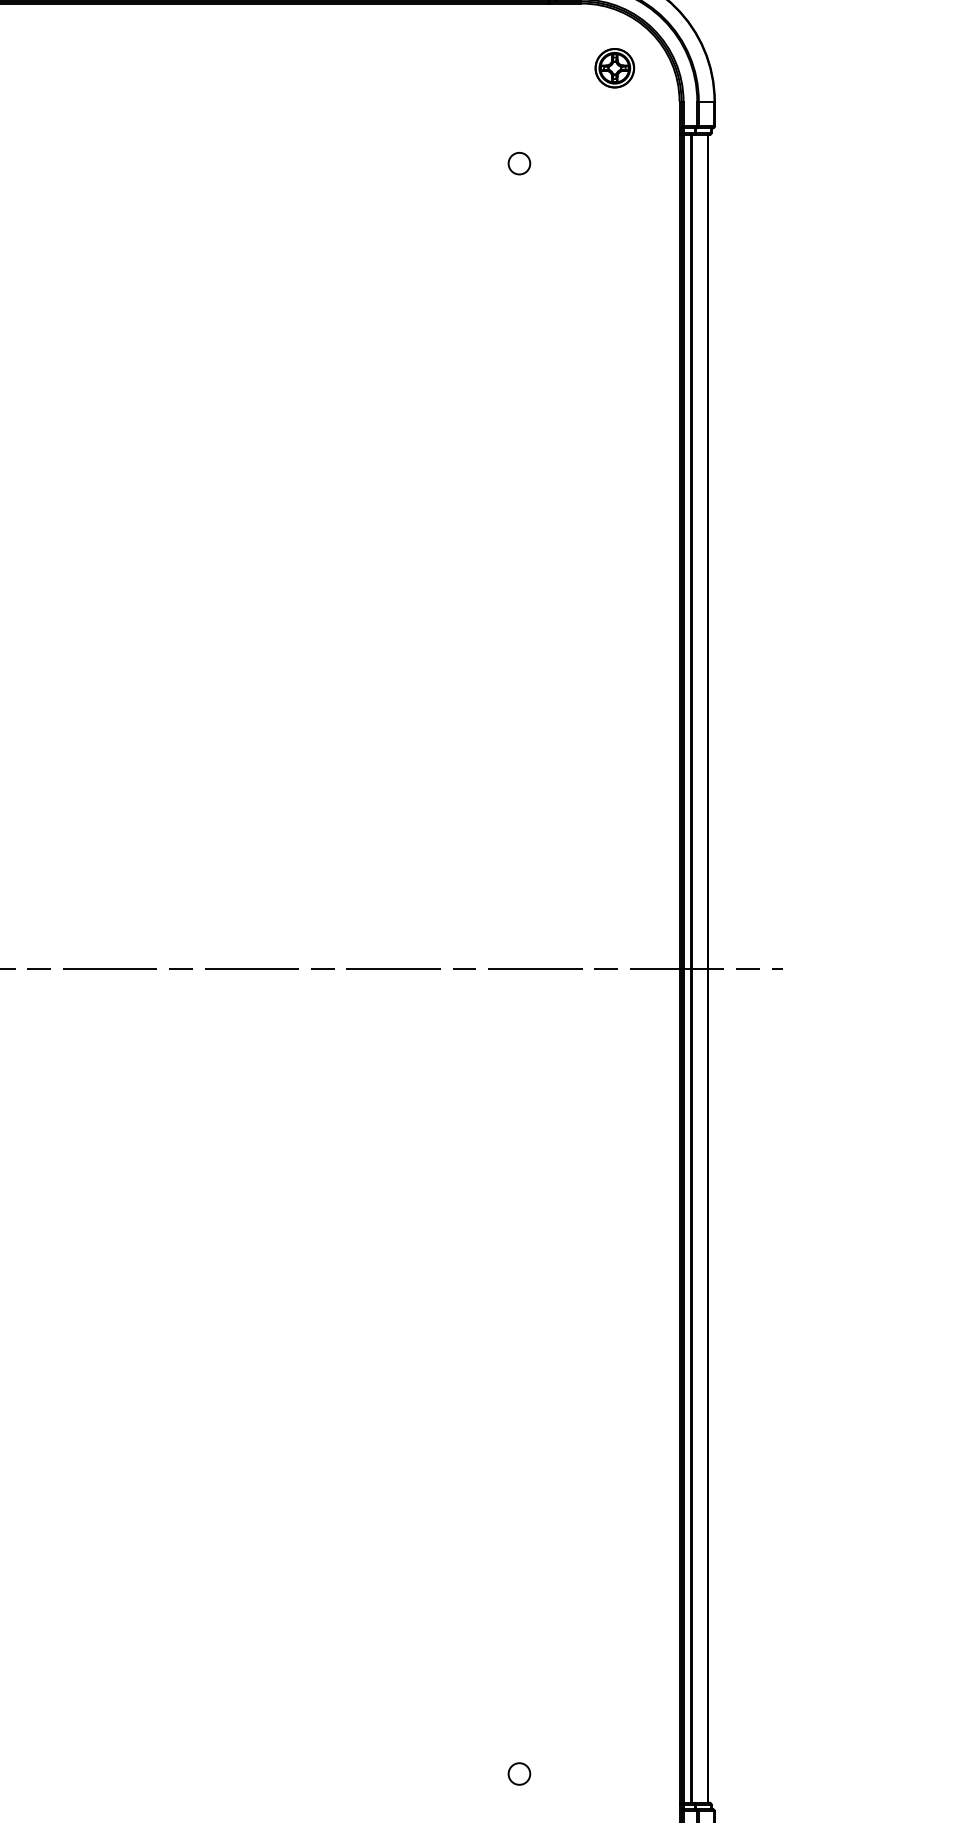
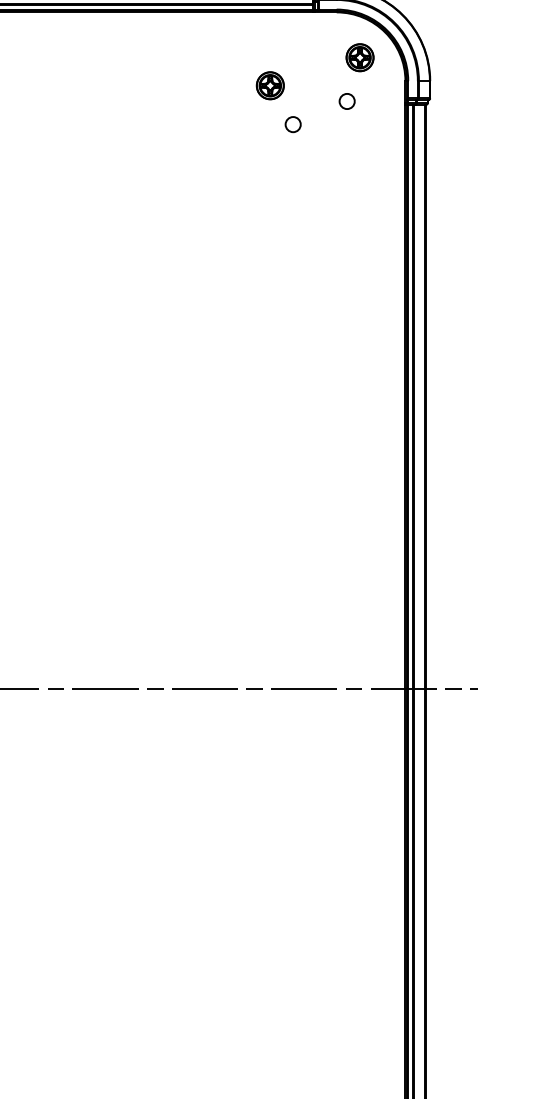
part: (486, 108) -> (270, 85), added
circle: (596, 130) -> (347, 101), added

